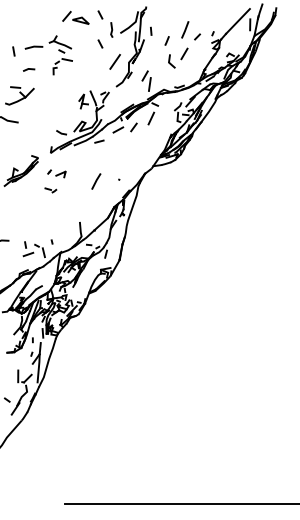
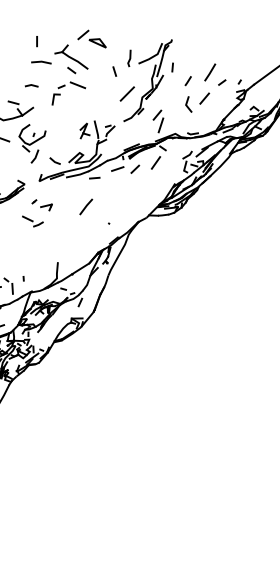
line: (100, 14) -> (120, 39), removed
line: (13, 51) -> (36, 41), moved
part: (60, 55) -> (68, 76), size x1.43
part: (37, 120) -> (31, 143), added
line: (96, 181) -> (86, 206), moved
part: (50, 190) -> (31, 222), size x1.67

